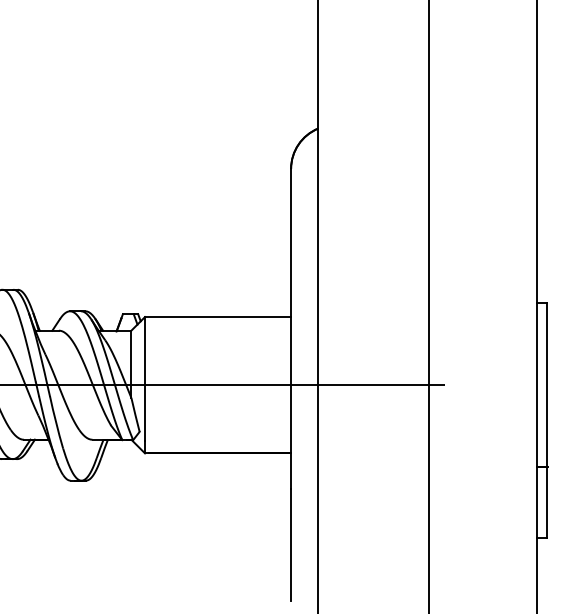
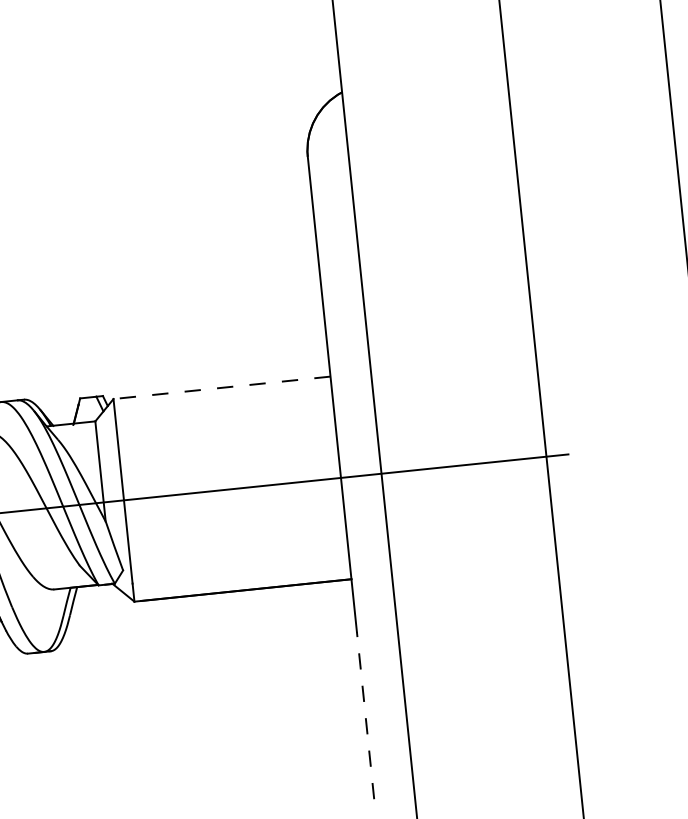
line: (217, 317) -> (221, 388), solid -> dashed
line: (291, 544) -> (366, 714), solid -> dashed

